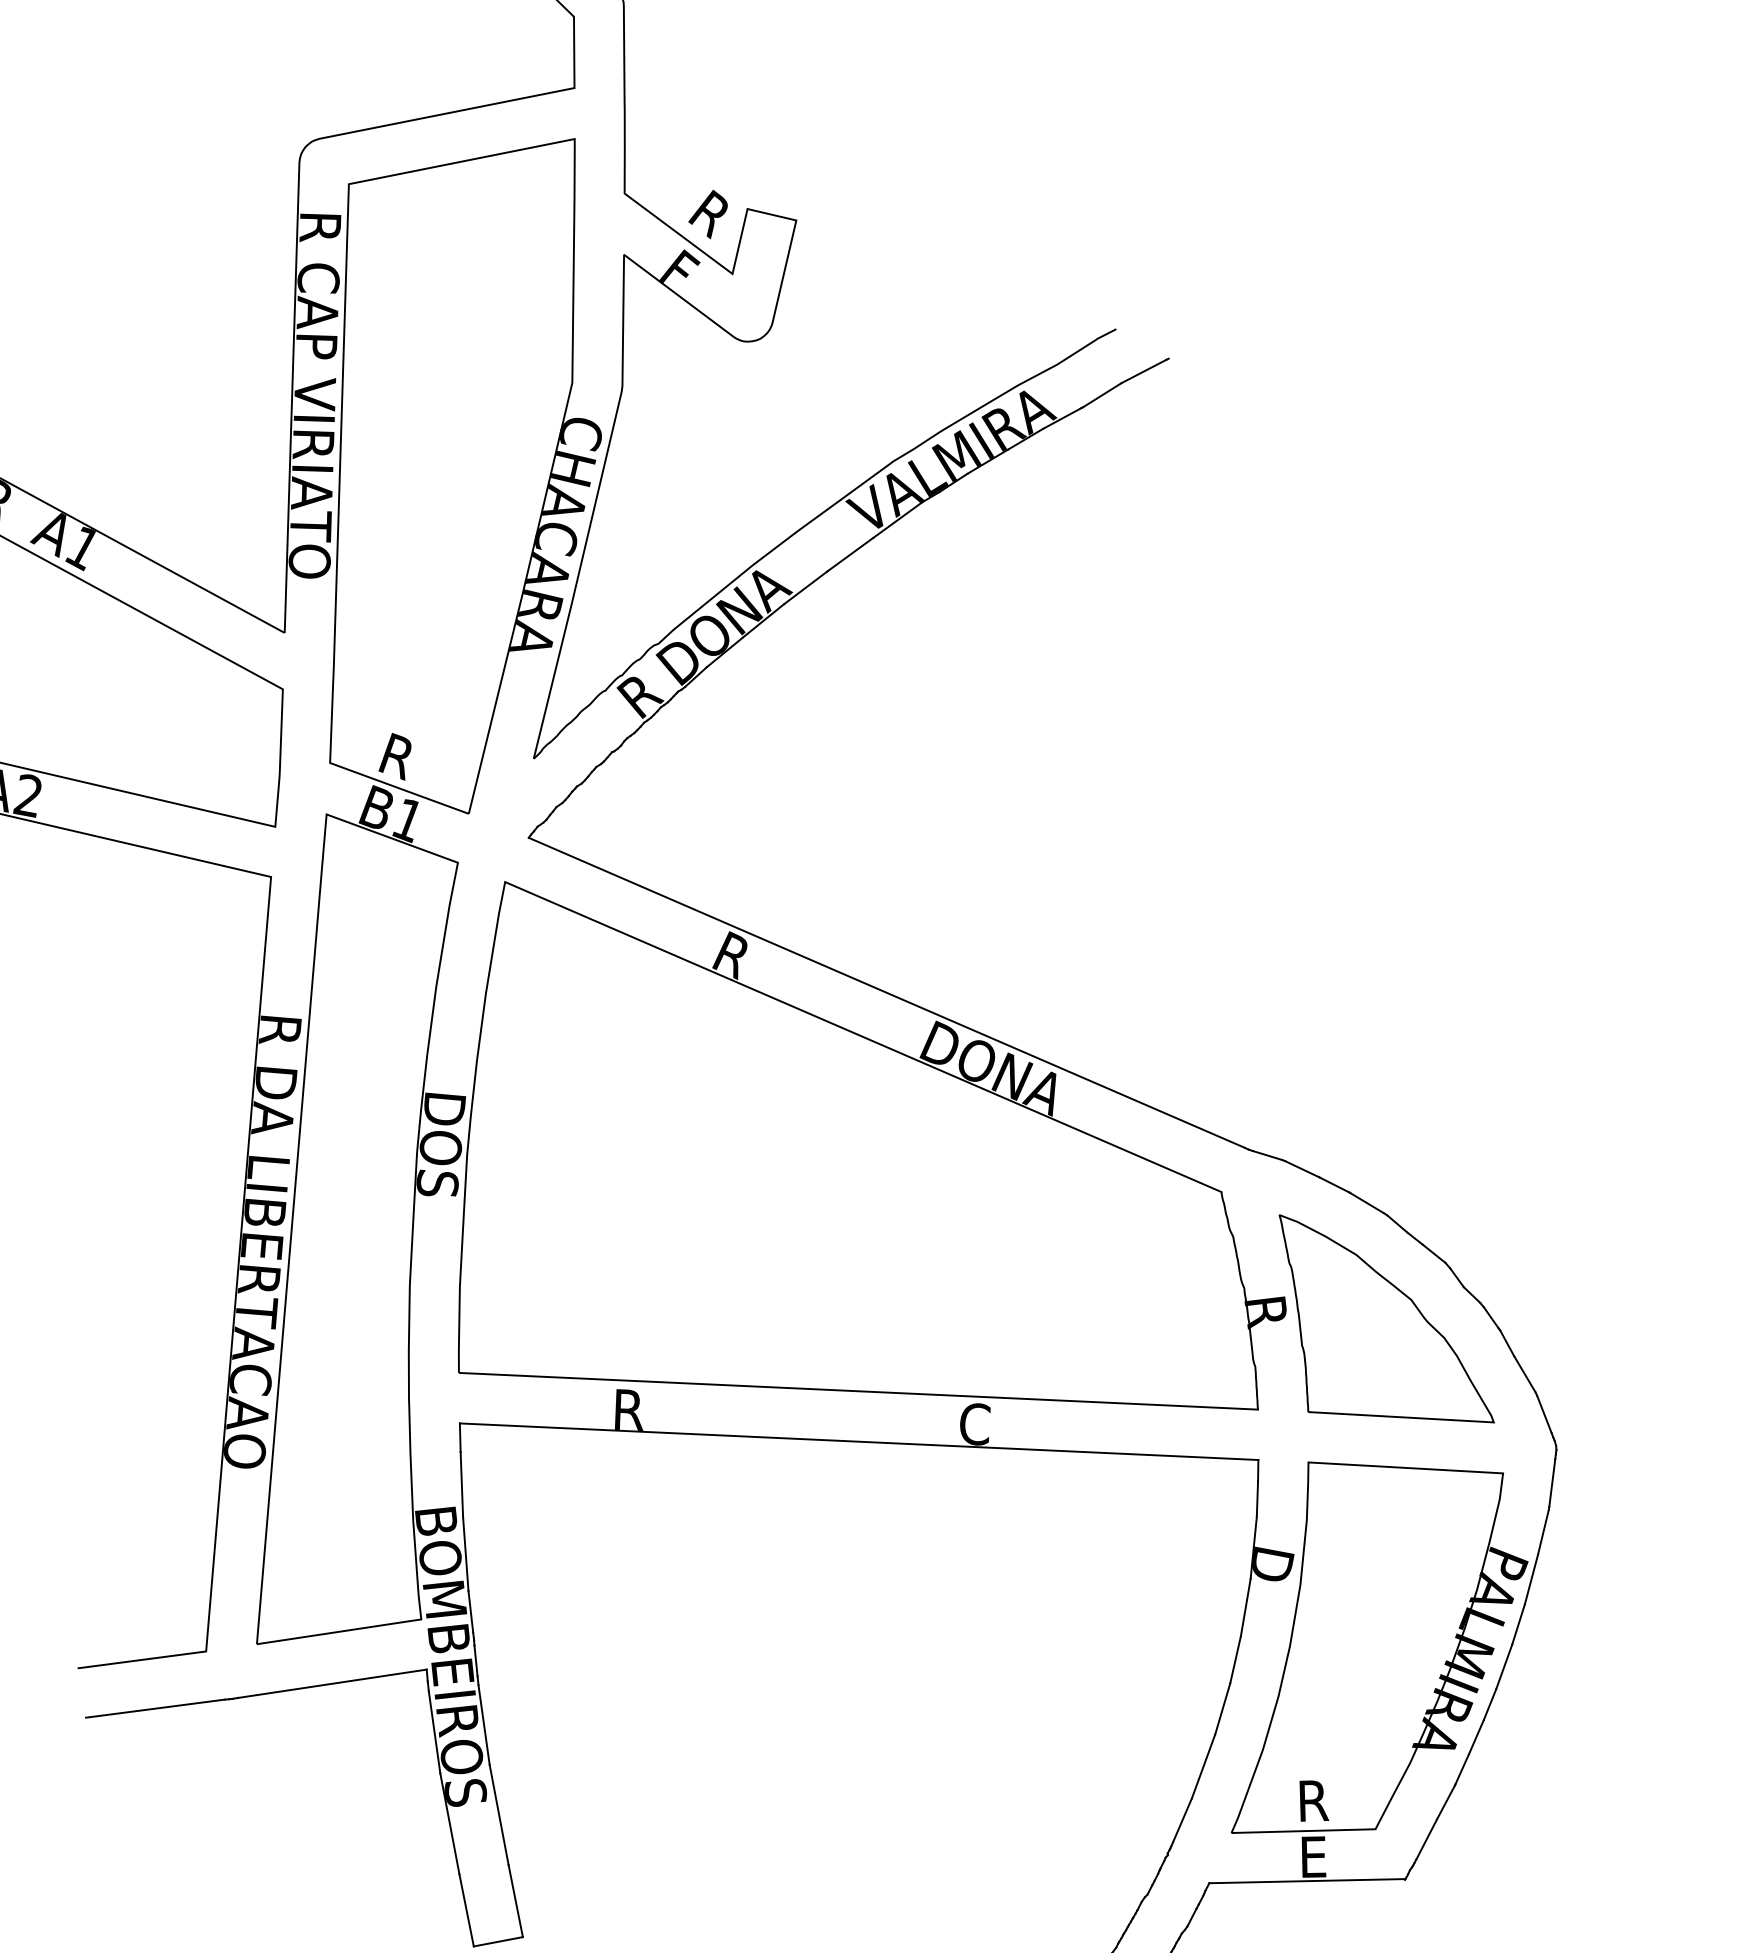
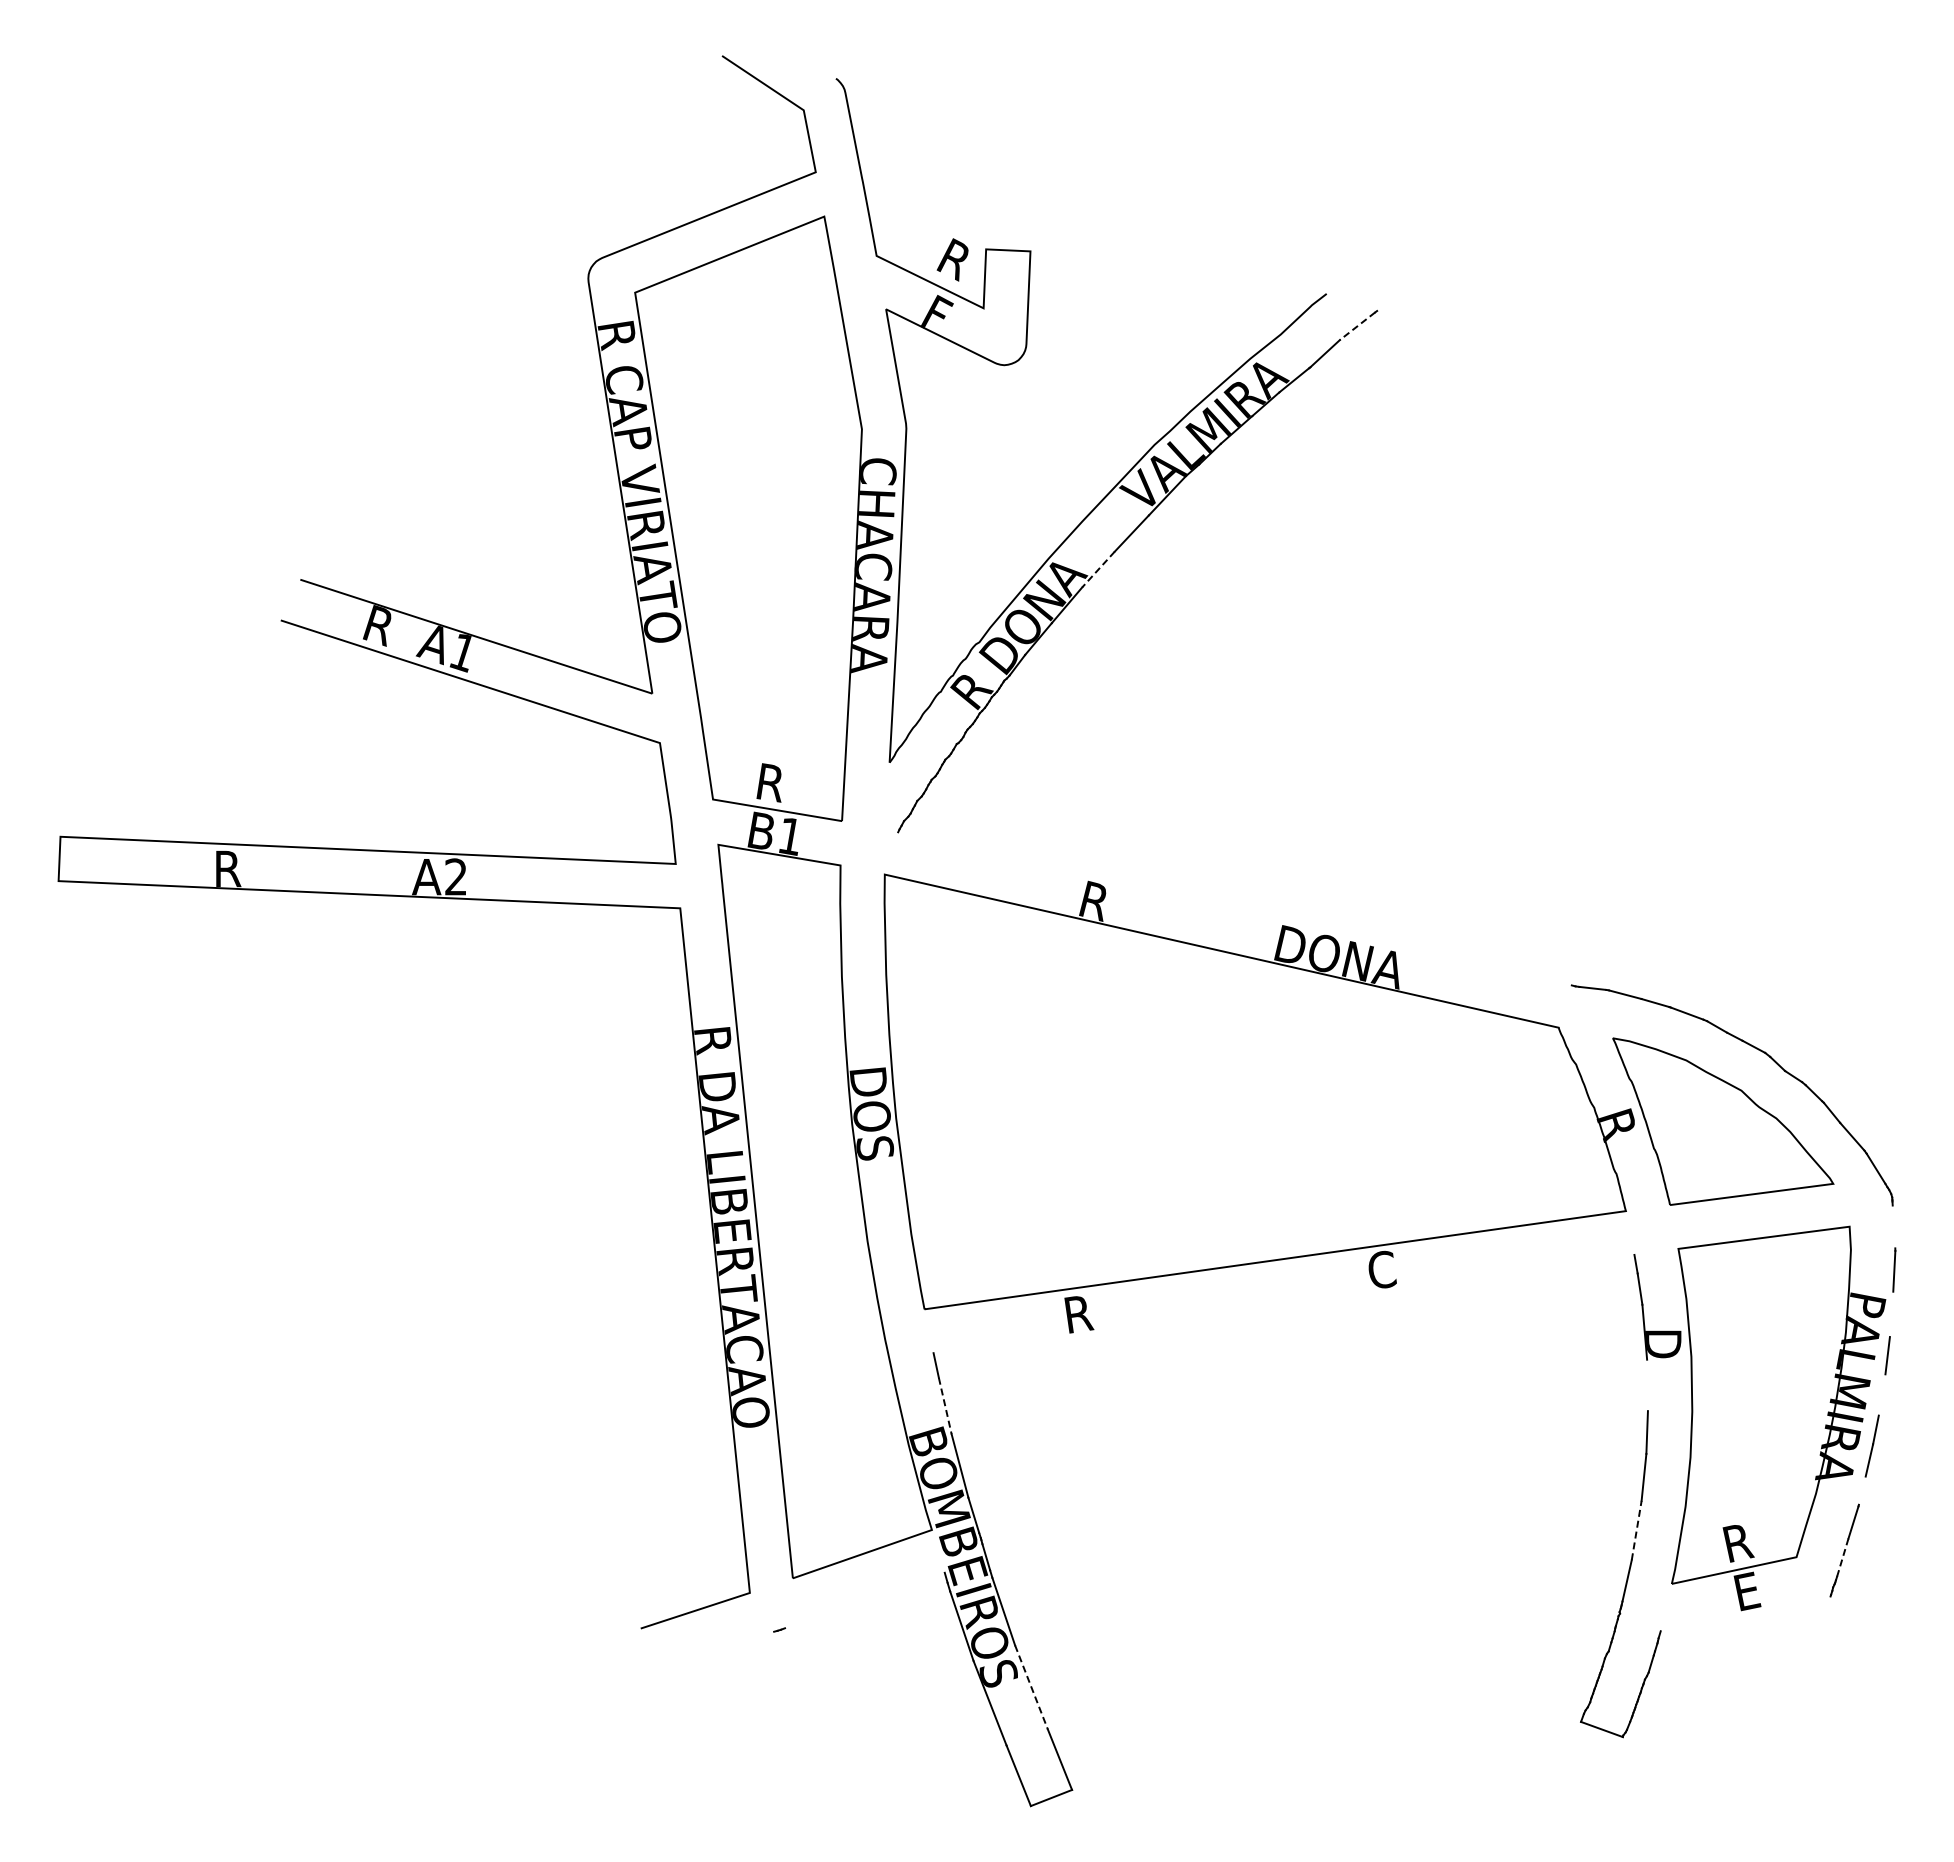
line: (1143, 371) -> (1357, 326), solid -> dashed
line: (805, 587) -> (1098, 569), solid -> dashed
line: (886, 992) -> (1234, 908), removed
line: (858, 1441) -> (1283, 1303), removed
line: (1551, 1482) -> (1893, 1226), removed
line: (462, 1485) -> (945, 1406), solid -> dashed
line: (1531, 1579) -> (1891, 1314), removed
line: (1245, 1607) -> (1647, 1385), removed
line: (1503, 1666) -> (1881, 1394), removed
line: (331, 1683) -> (864, 1600), removed
line: (156, 1708) -> (715, 1650), removed
line: (1203, 1766) -> (1636, 1530), solid -> dashed
line: (1461, 1768) -> (1861, 1490), removed
line: (499, 1814) -> (1031, 1687), solid -> dashed
line: (1426, 1839) -> (1842, 1557), solid -> dashed
line: (1306, 1880) -> (1744, 1613), removed

